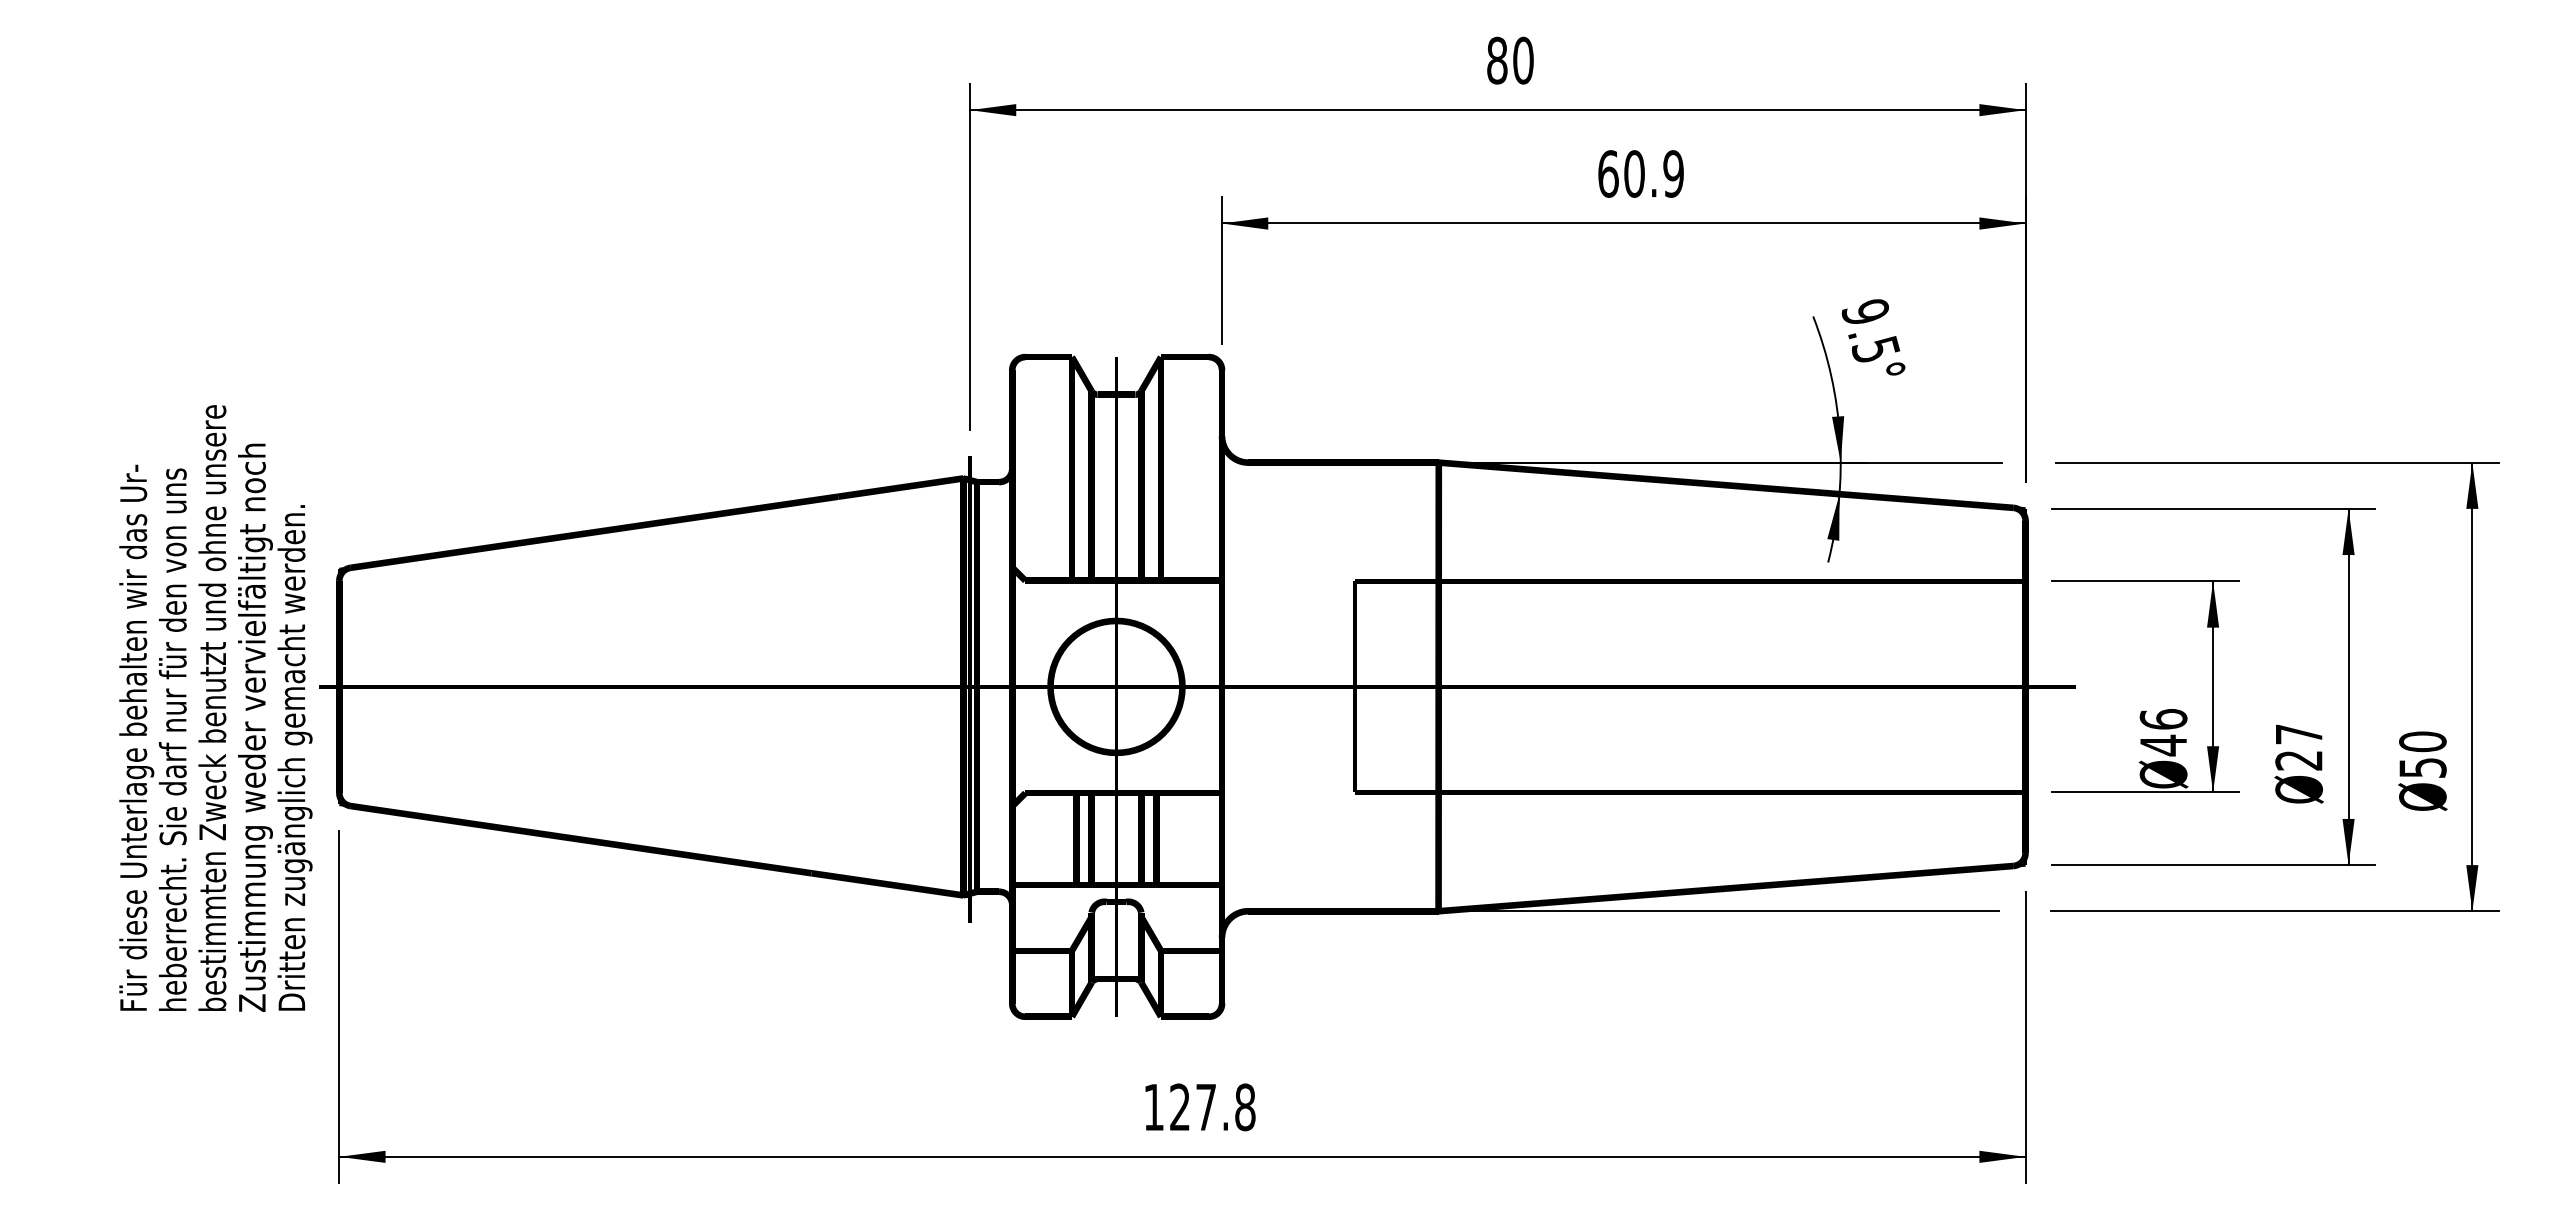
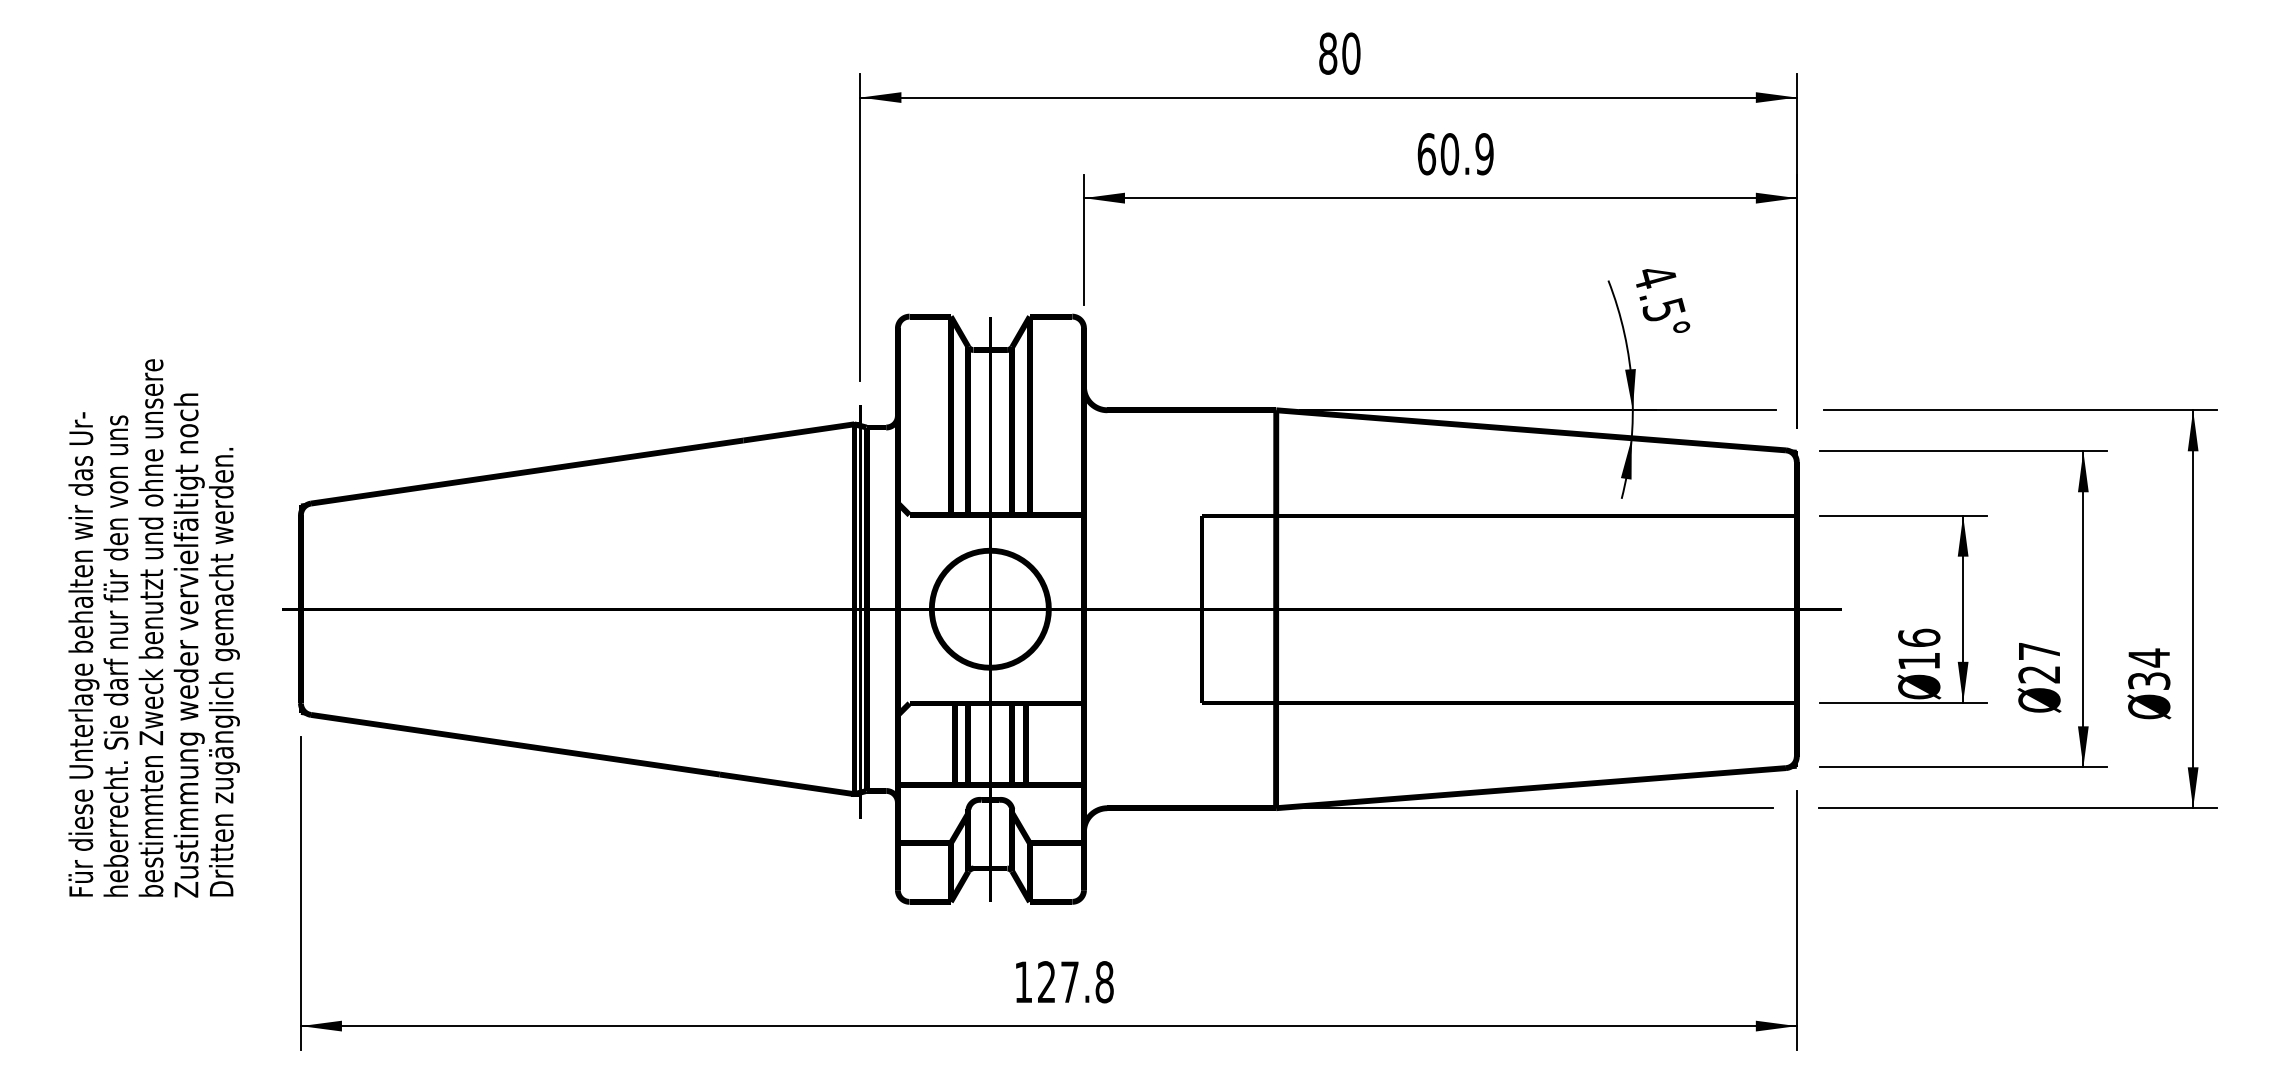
text: (1865, 312) -> (1654, 277), 9.5° -> 4.5°
text: (215, 708) -> (153, 628), moved
text: (2163, 745) -> (1919, 661), 46 -> 16
text: (2422, 754) -> (2148, 669), 50 -> 34

